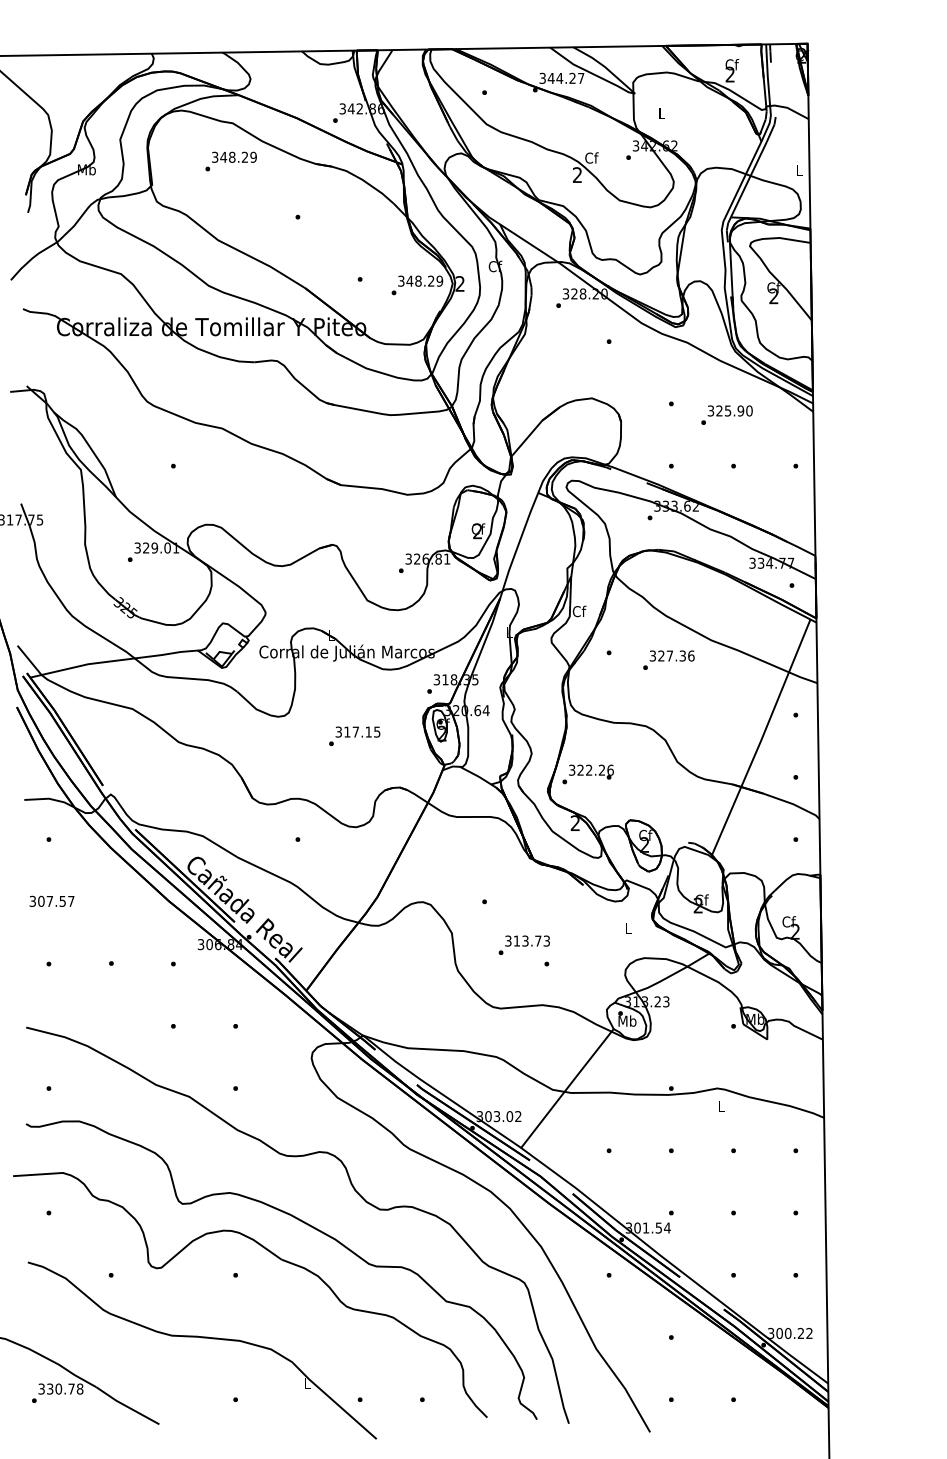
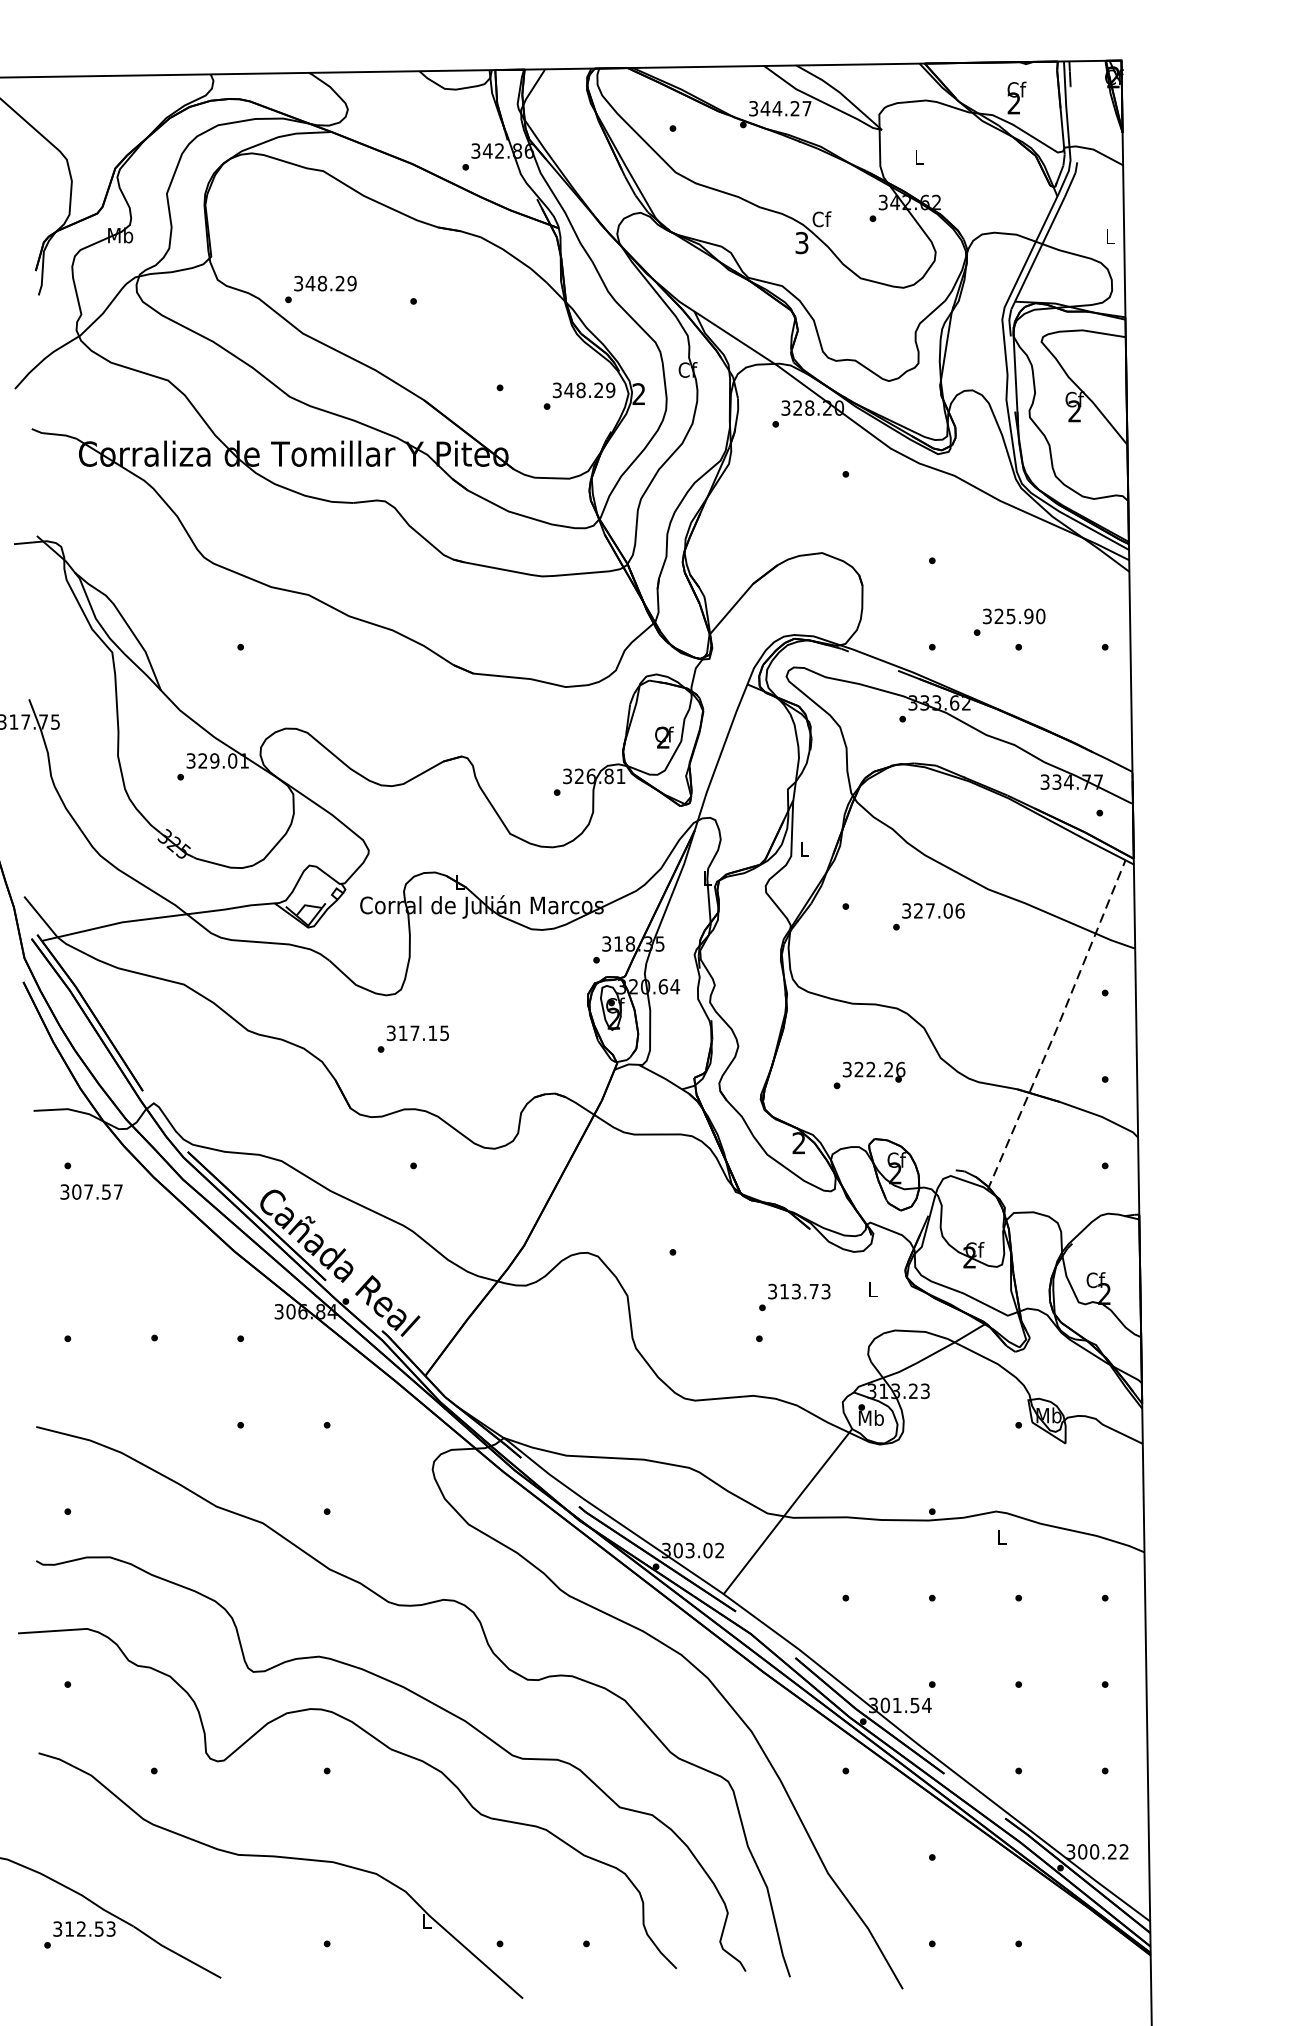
text: (230, 161) -> (319, 289), moved
text: (577, 175) -> (801, 243), 2 -> 3
text: (726, 414) -> (1008, 621), moved
text: (579, 611) -> (804, 849), Cf -> L
text: (682, 655) -> (947, 910), 327.36 -> 327.06
text: (354, 735) -> (413, 1038), moved
line: (761, 739) -> (1057, 1026), solid -> dashed
text: (587, 774) -> (868, 1075), moved
text: (51, 900) -> (90, 1190), moved
text: (523, 944) -> (793, 1296), moved
text: (65, 1388) -> (90, 1928), 330.78 -> 312.53

